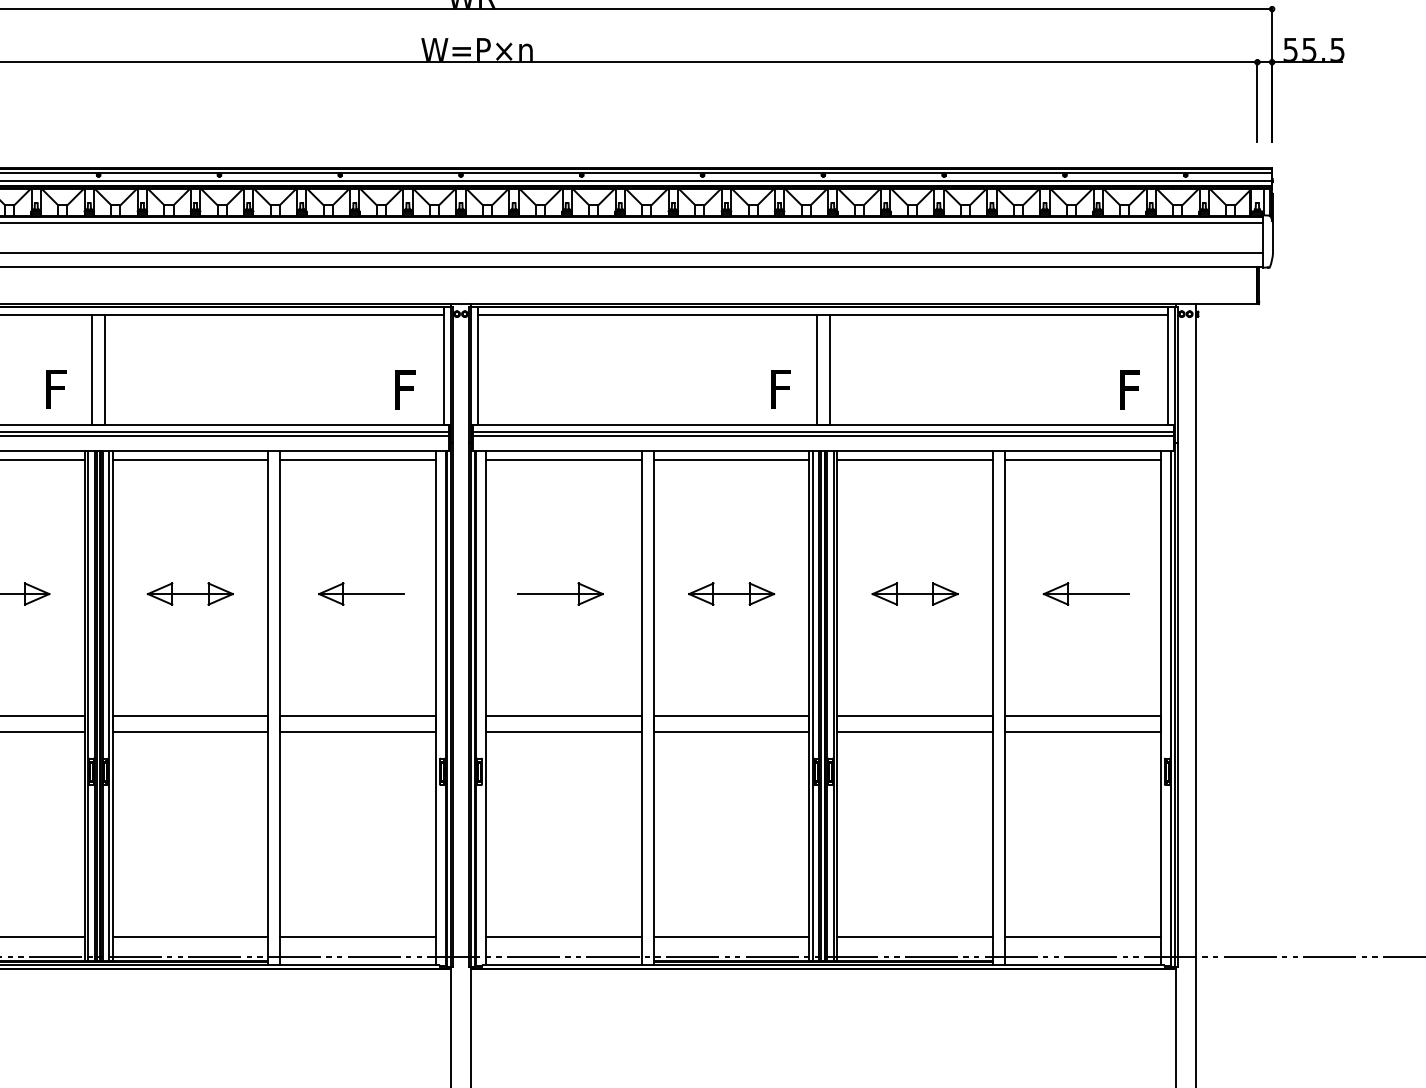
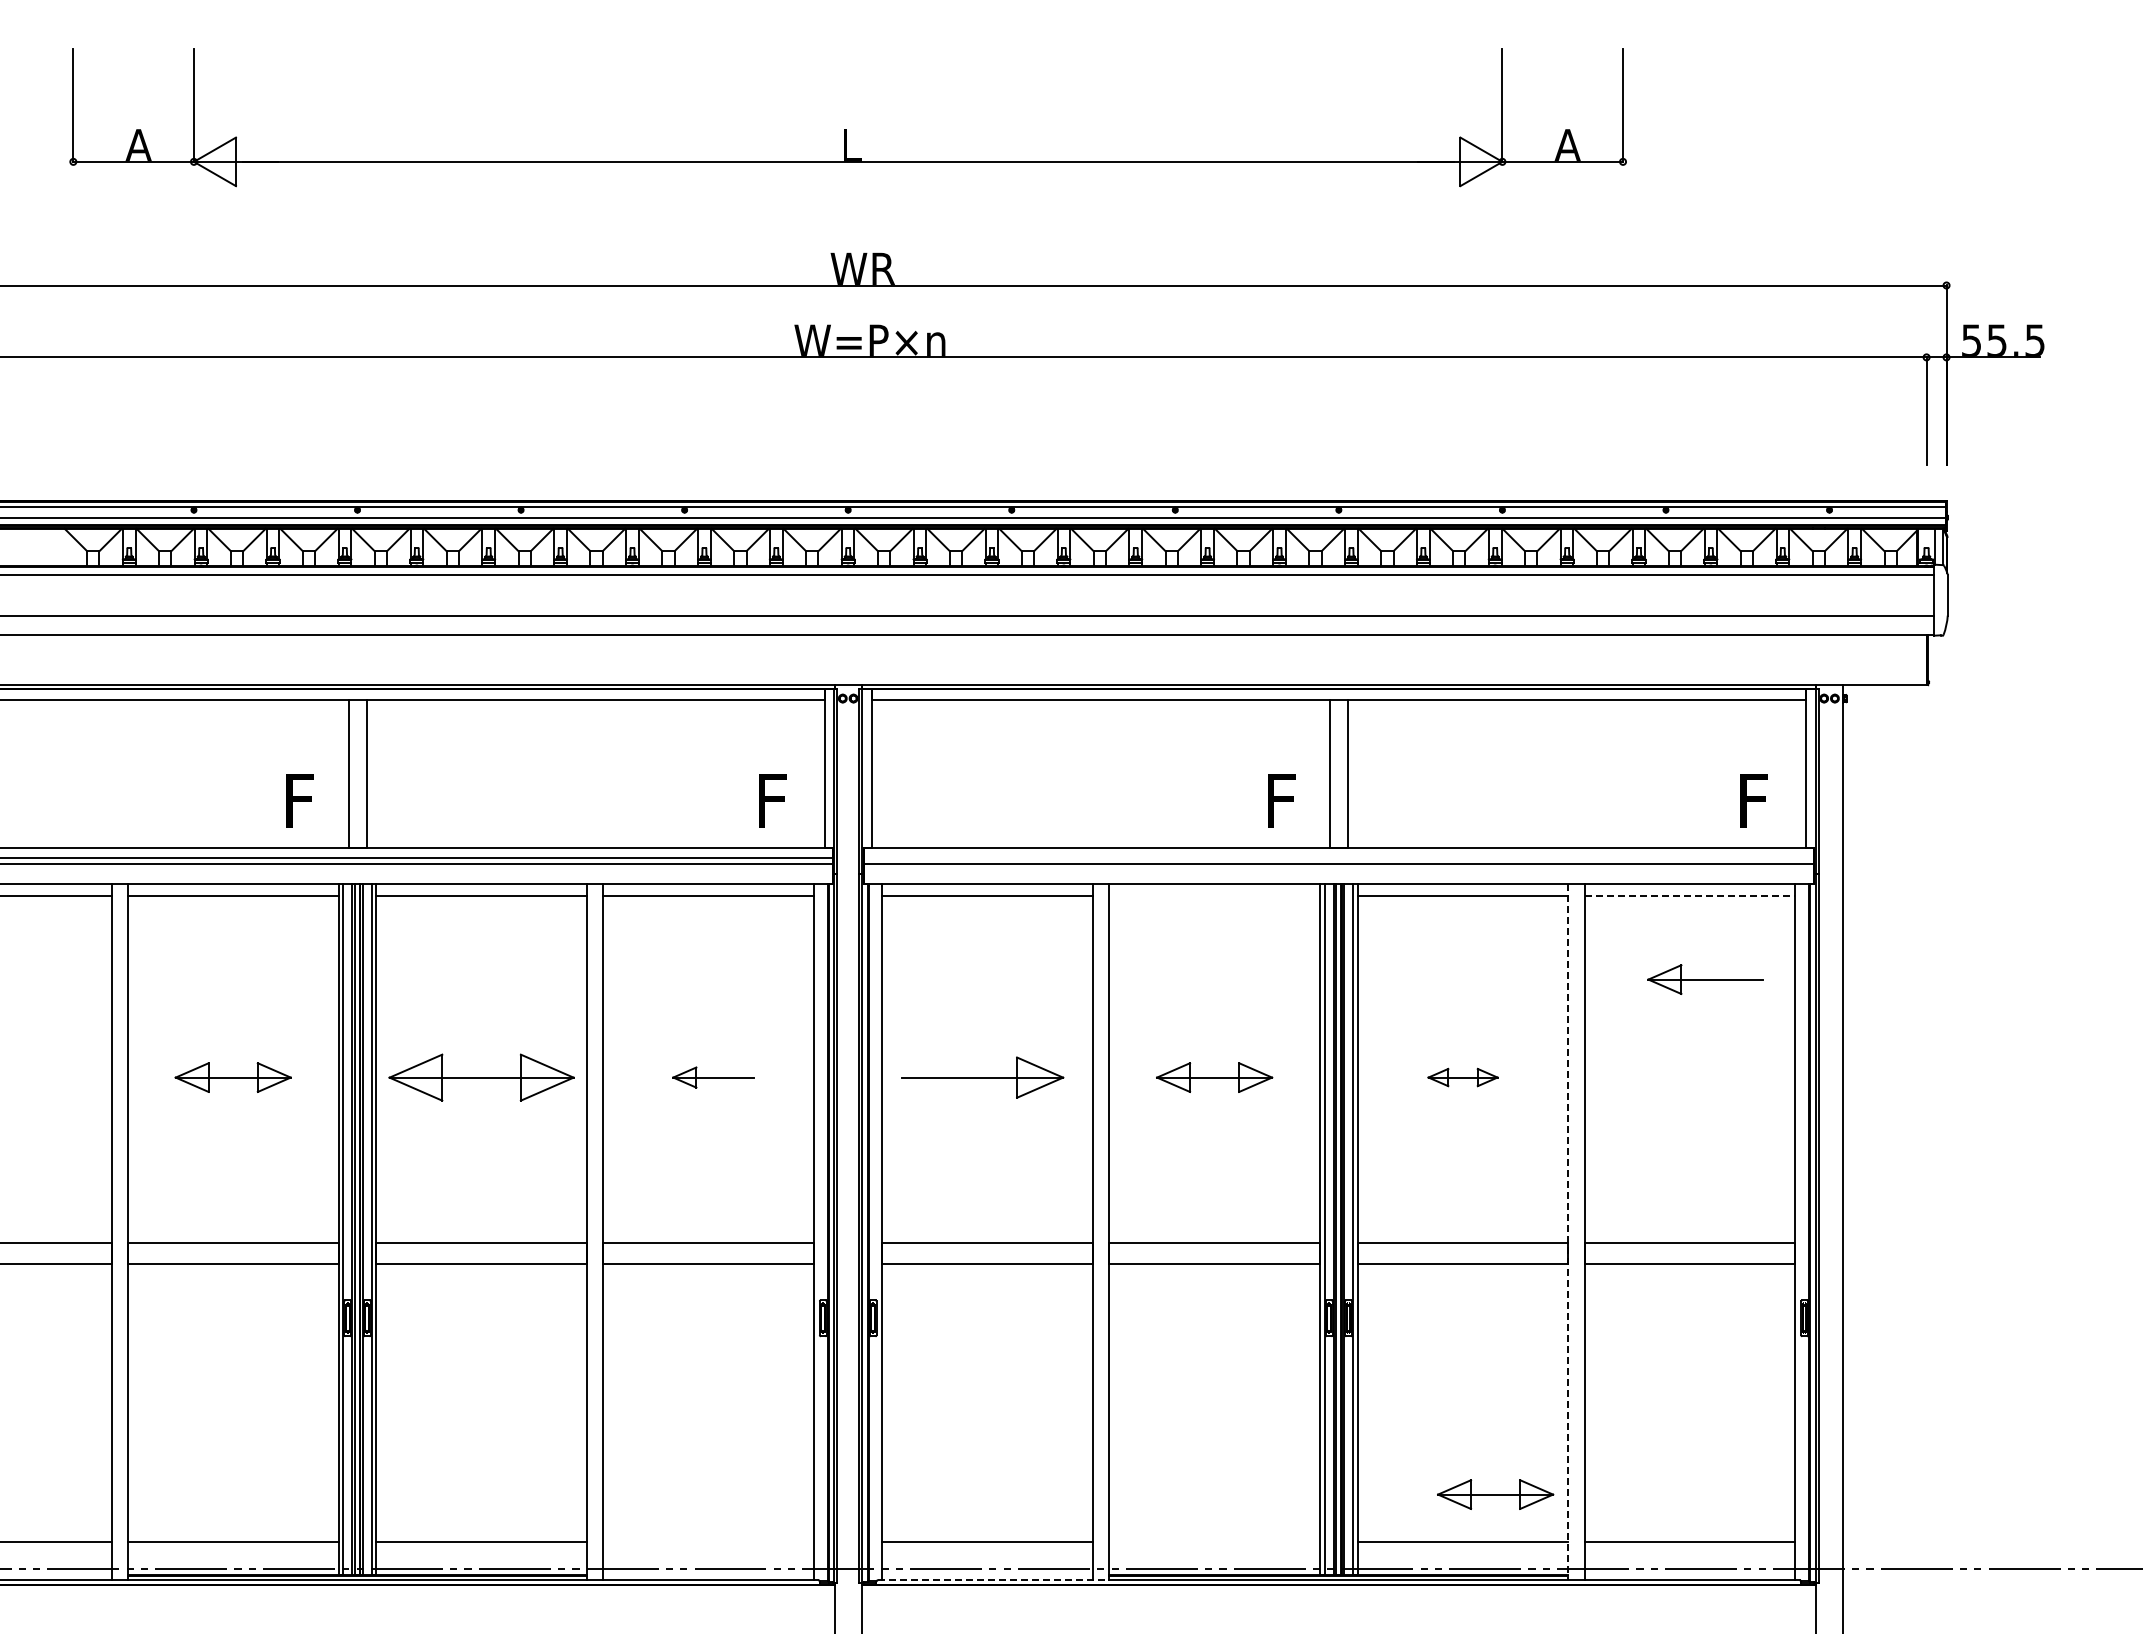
line: (823, 432) -> (1338, 858), removed
line: (731, 459) -> (1214, 895), removed
line: (1083, 459) -> (1690, 895), solid -> dashed
part: (190, 594) -> (481, 1077), size x1.6
part: (361, 594) -> (713, 1077), size x0.7
part: (560, 594) -> (982, 1077), size x1.4
part: (914, 594) -> (1462, 1077), size x0.6
part: (1086, 594) -> (1705, 979), moved
line: (992, 708) -> (1568, 1232), solid -> dashed
part: (939, 901) -> (1495, 1494), added
line: (357, 936) -> (708, 1541), removed
line: (731, 936) -> (1214, 1541), removed
line: (568, 965) -> (993, 1580), solid -> dashed

